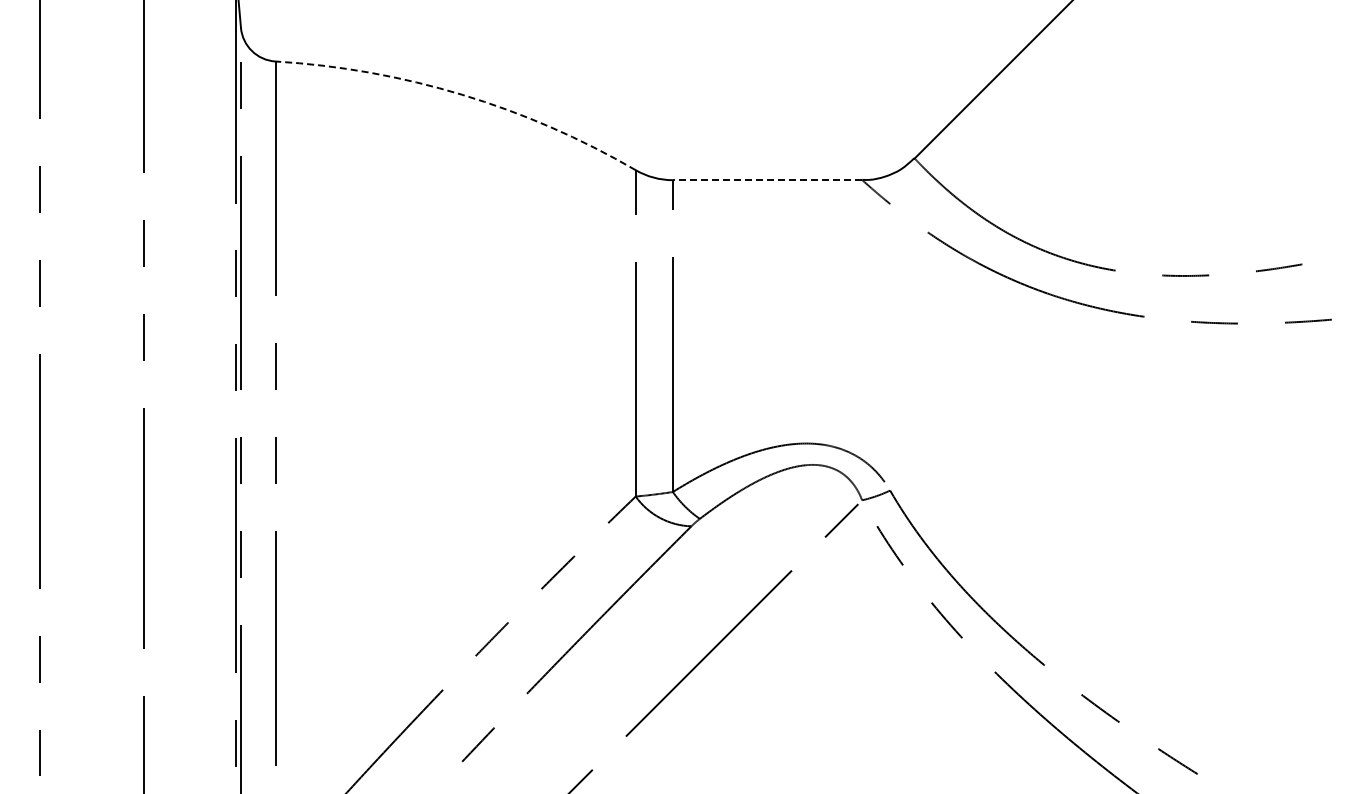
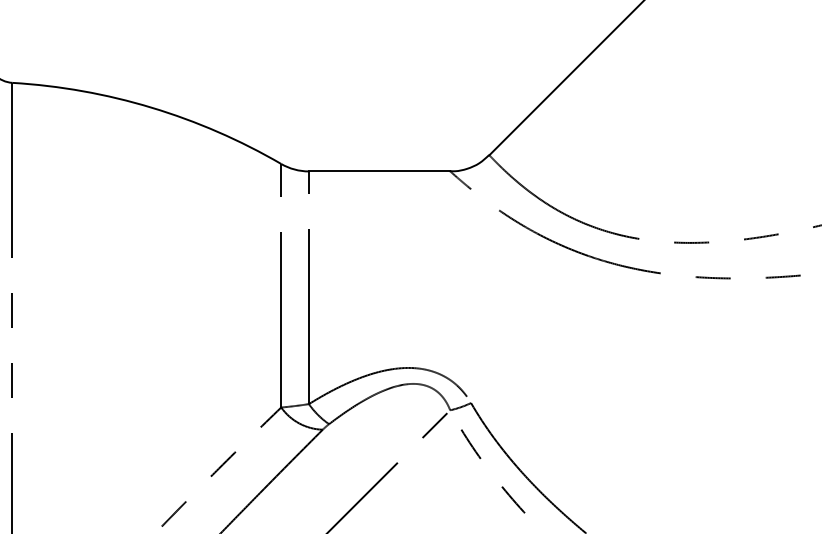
arc: (462, 94) -> (151, 107), dashed -> solid
line: (767, 180) -> (379, 171), dashed -> solid

